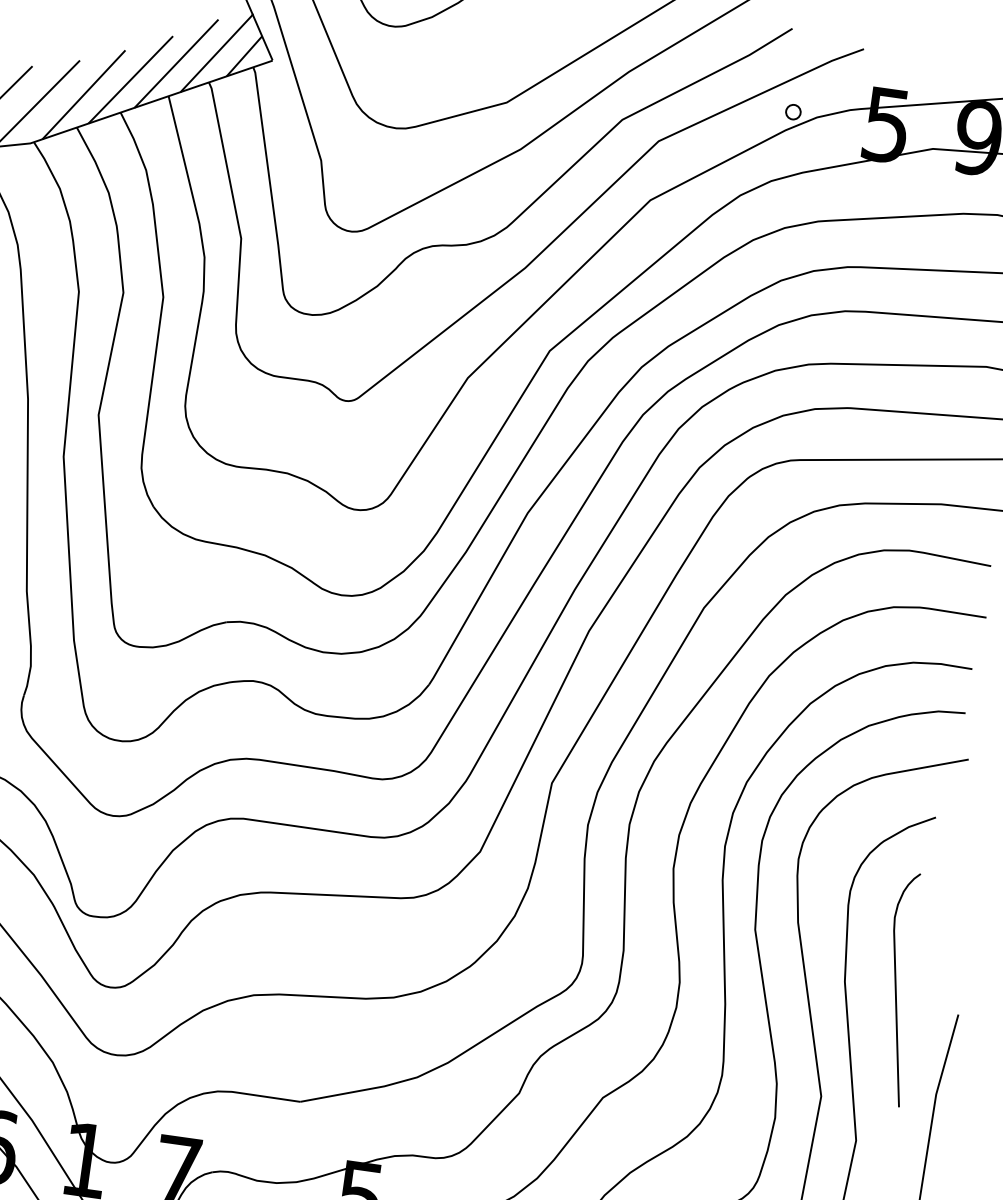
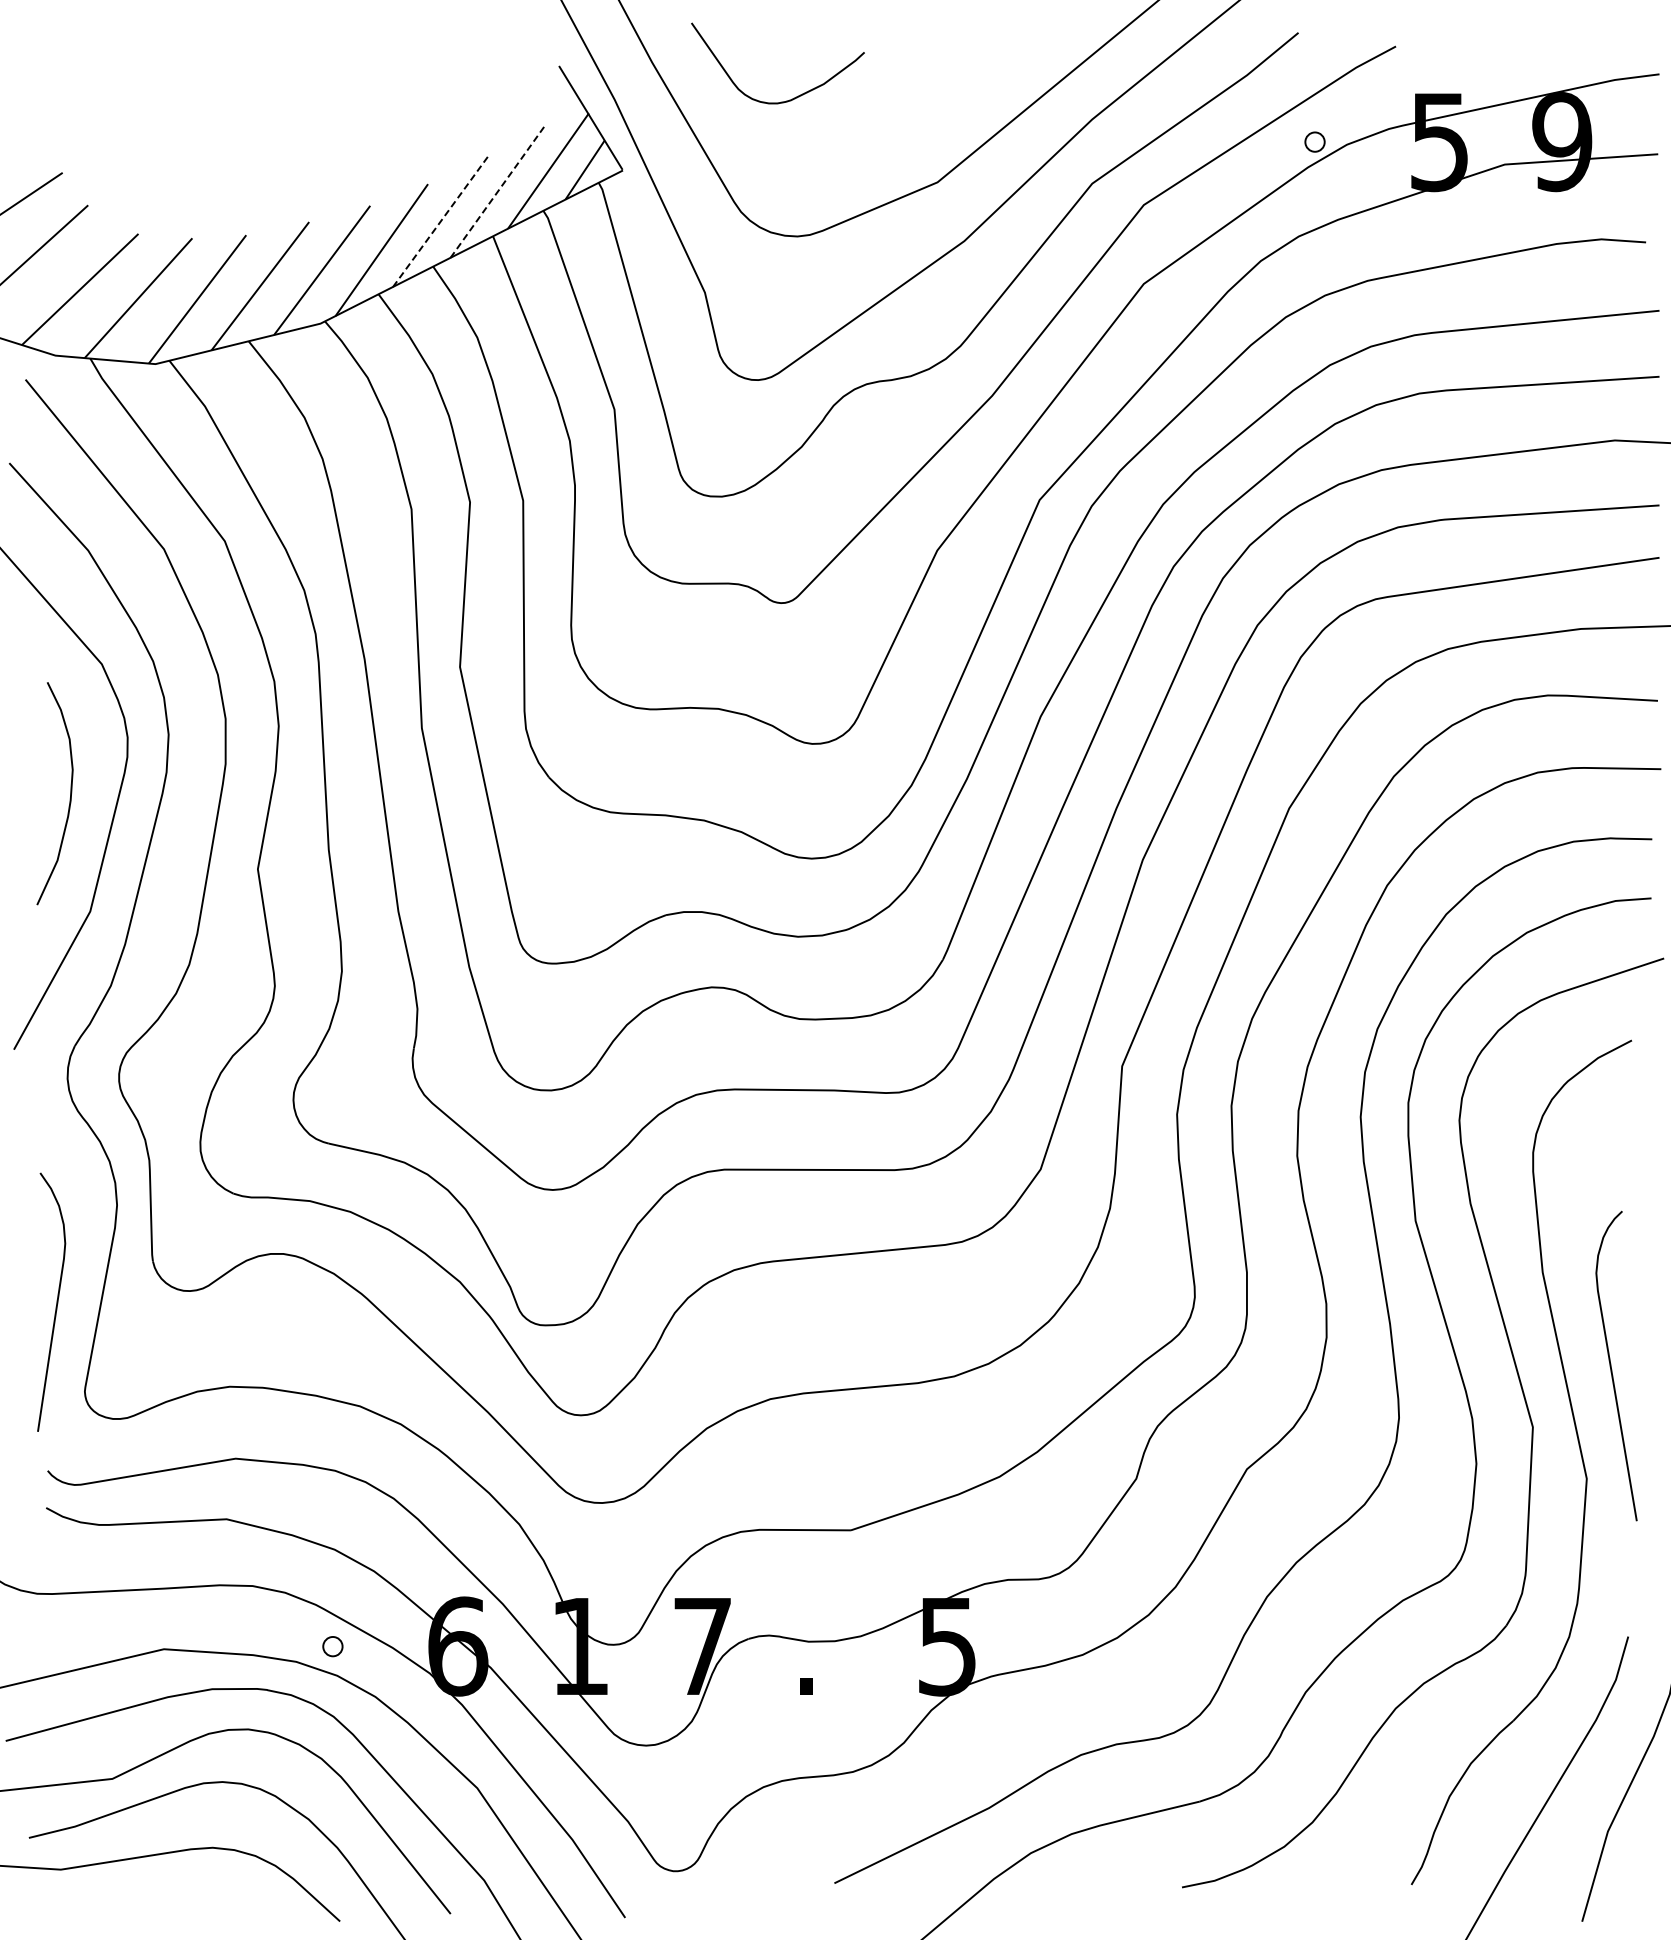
line: (176, 63) -> (497, 192), solid -> dashed
line: (130, 79) -> (440, 221), solid -> dashed
curve: (896, 988) -> (1611, 1365), moved

